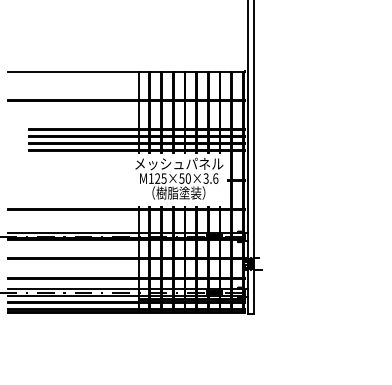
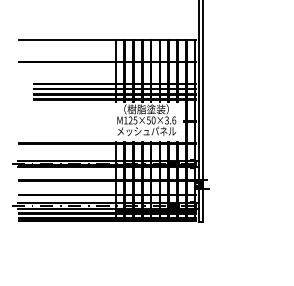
text: (179, 163) -> (147, 109), メッシュパネル -> （樹脂塗装）
text: (179, 192) -> (147, 130), （樹脂塗装） -> メッシュパネル

